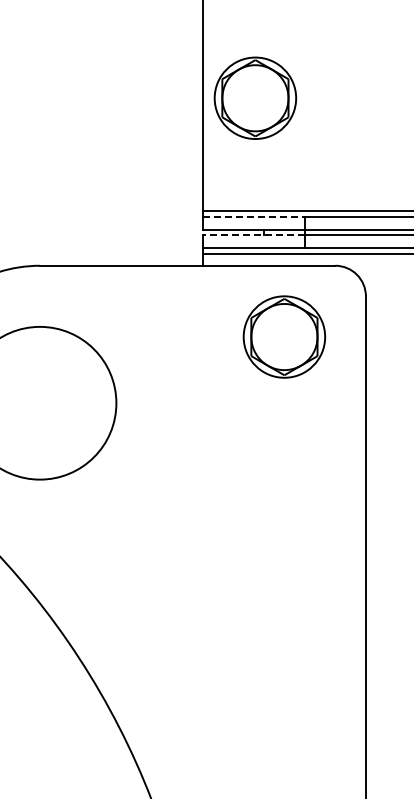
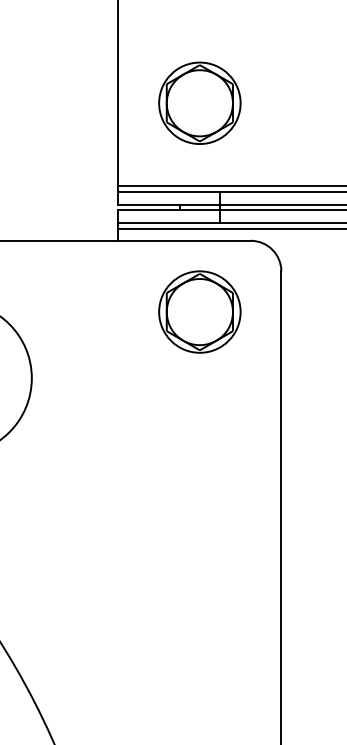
part: (255, 97) -> (199, 102), moved
line: (253, 217) -> (168, 192), dashed -> solid
line: (253, 235) -> (168, 210), dashed -> solid

